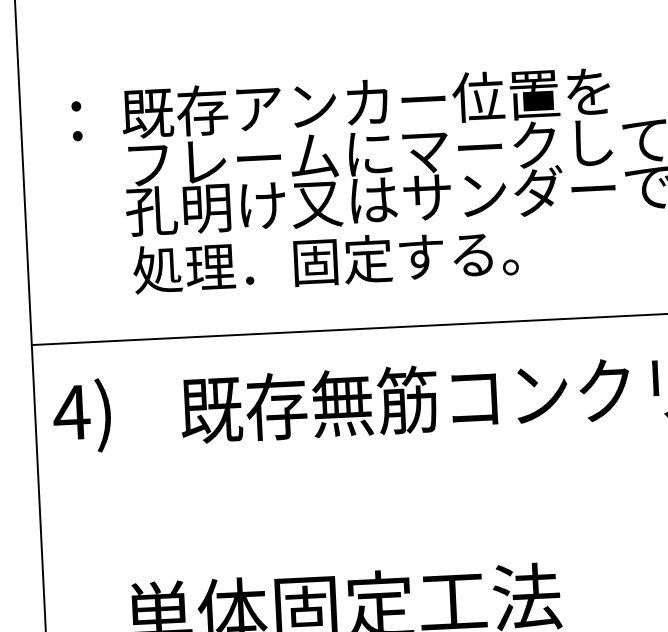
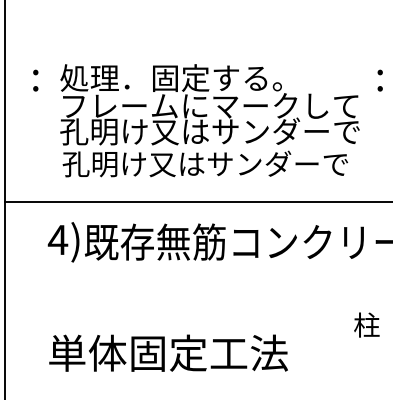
text: (365, 101) -> (194, 77), 既存アンカー位置を -> 処理．固定する。
text: (393, 257) -> (205, 163), 処理．固定する。 -> 孔明け又はサンダーで
text: (81, 416) -> (63, 242), moved

